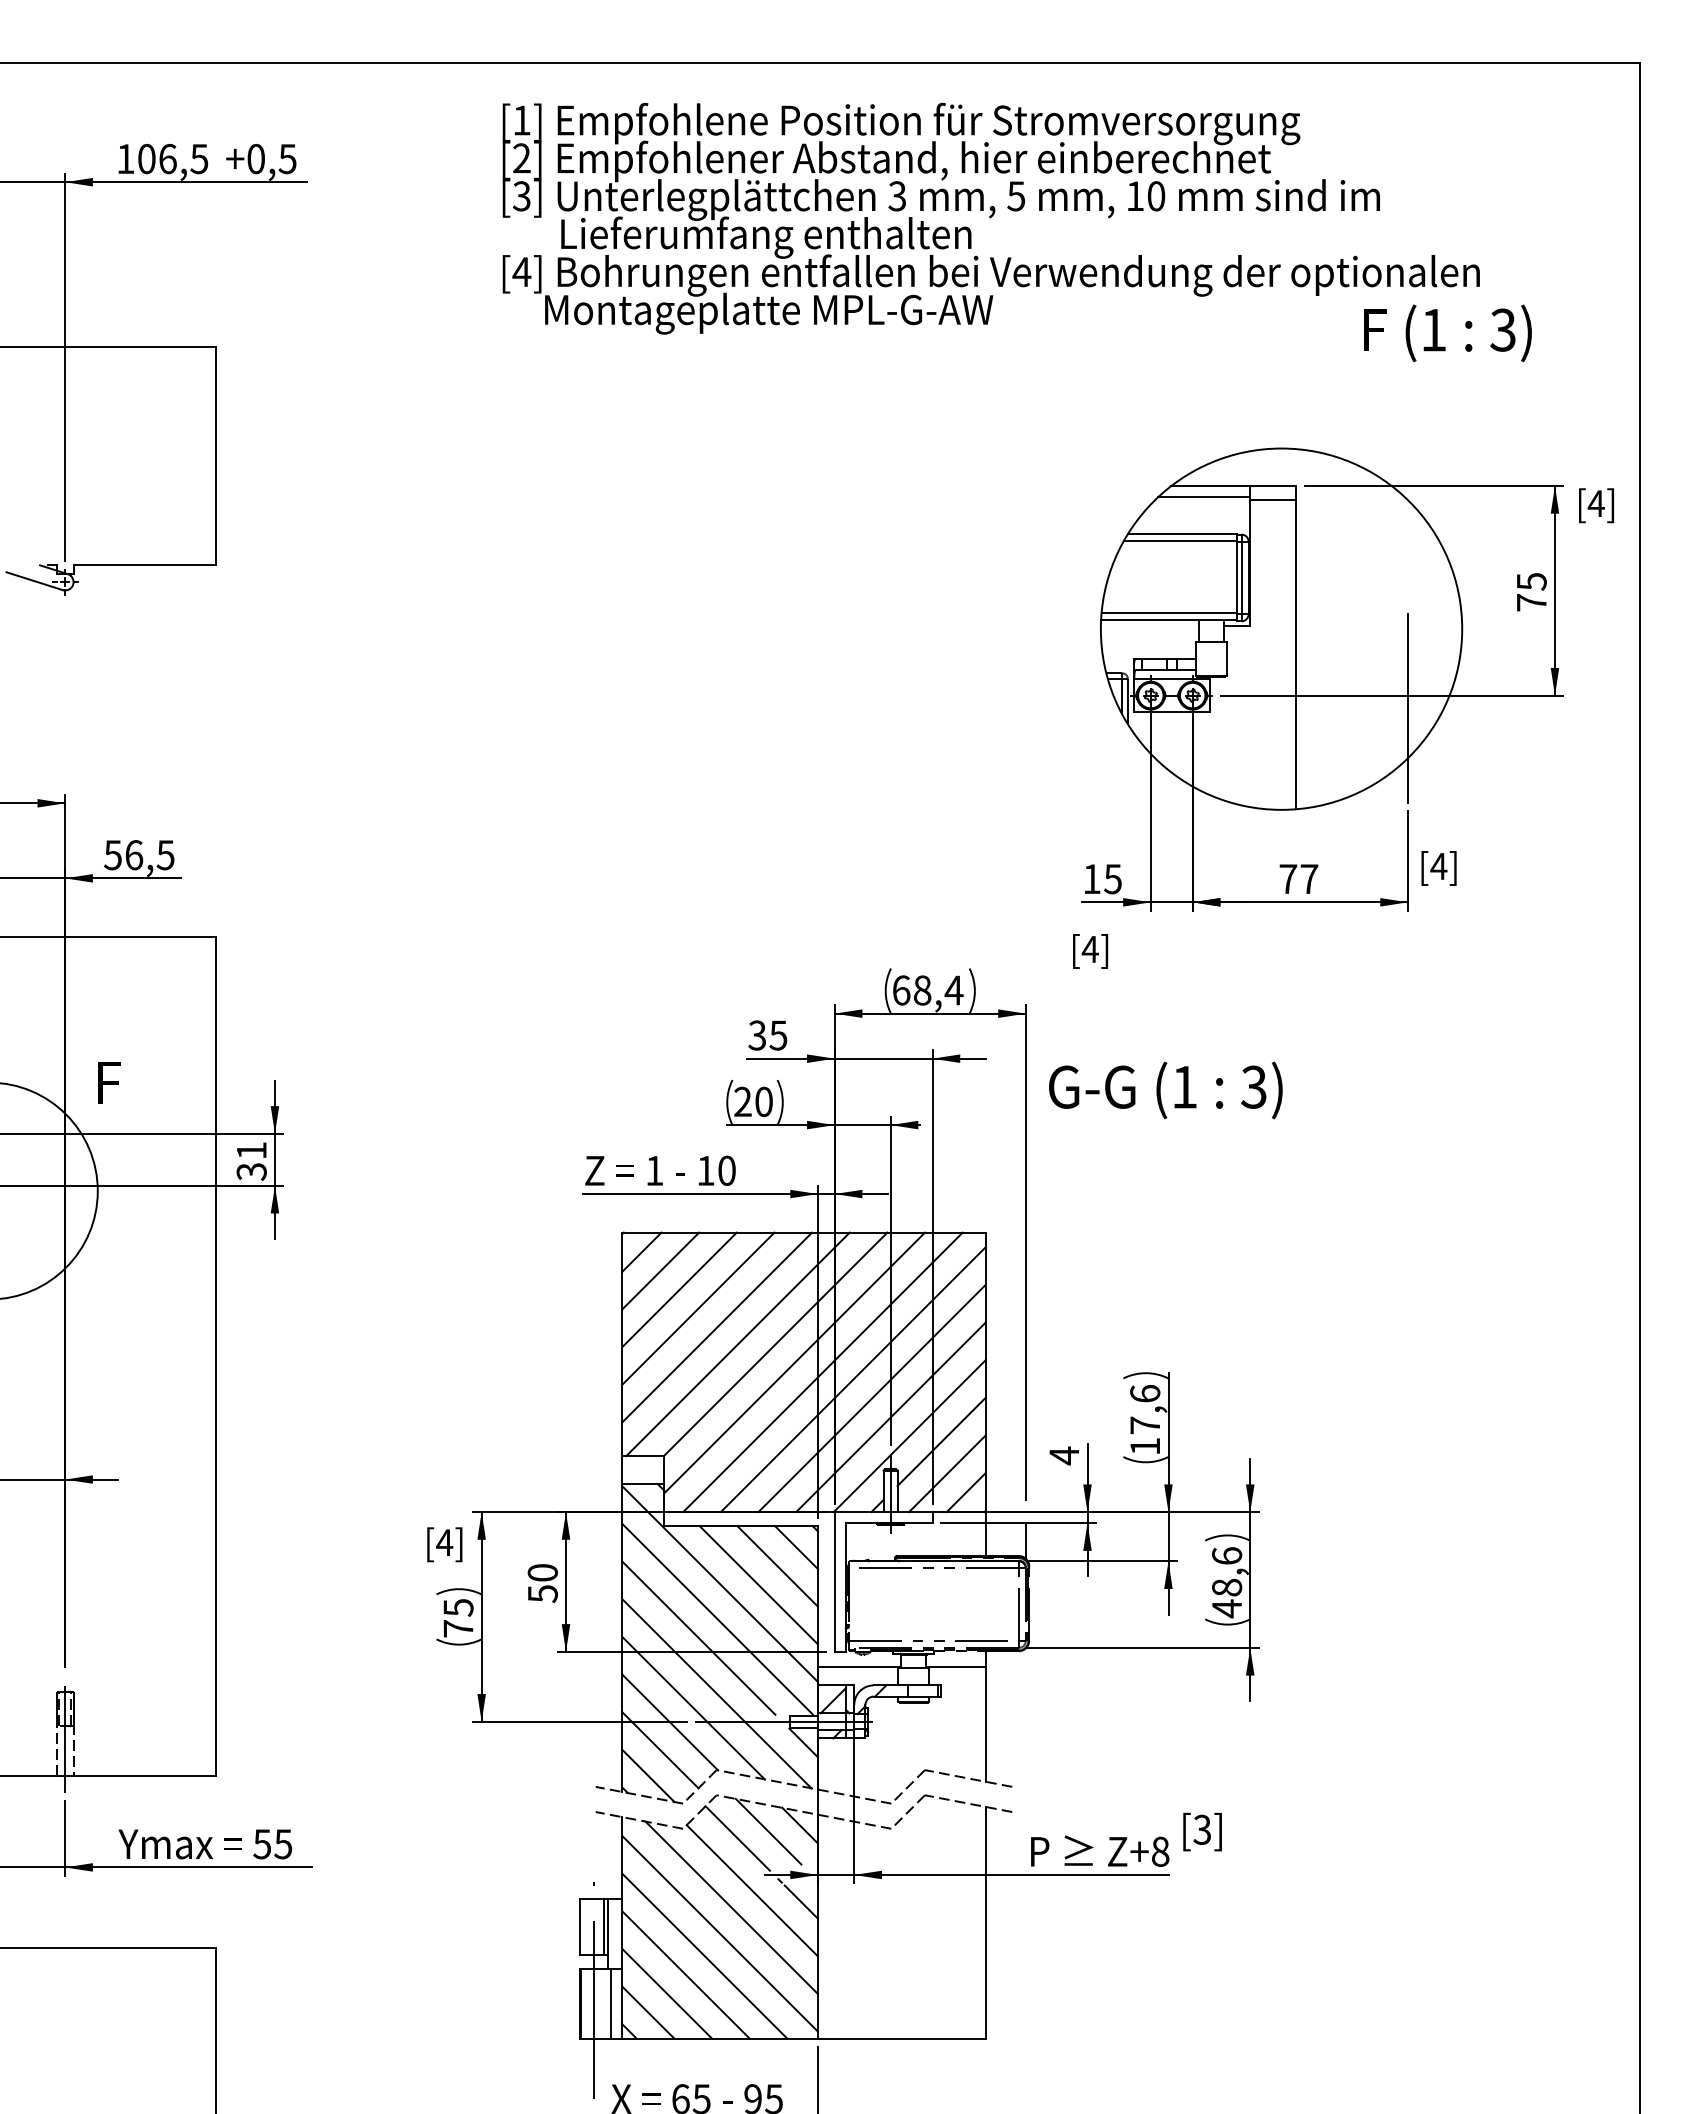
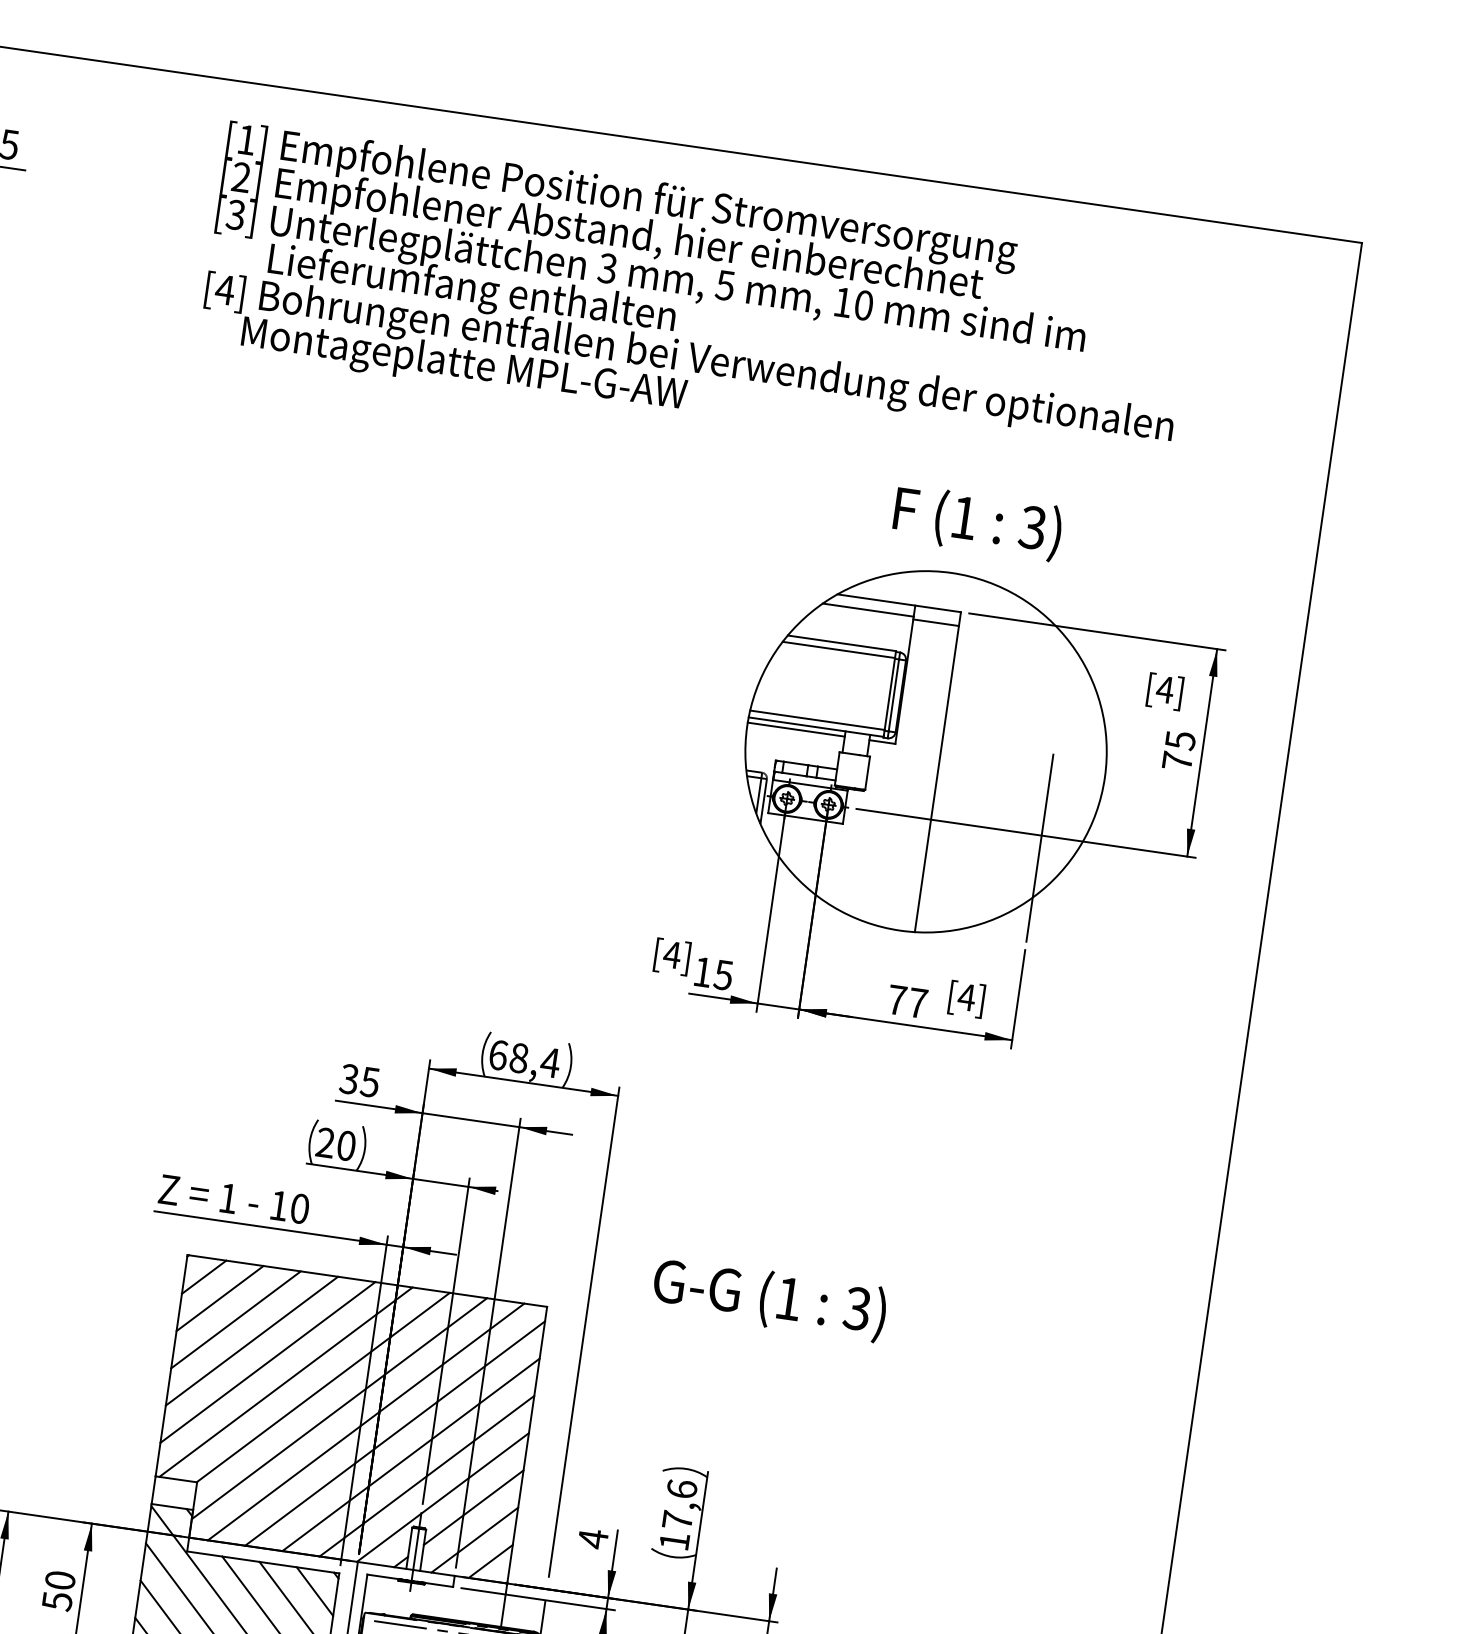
text: (1447, 333) -> (977, 523), moved
text: (1596, 505) -> (1165, 691), moved
line: (1149, 625) -> (795, 729), added
text: (1438, 868) -> (966, 999), moved
text: (1090, 951) -> (672, 957), moved
text: (1165, 1090) -> (769, 1299), moved

